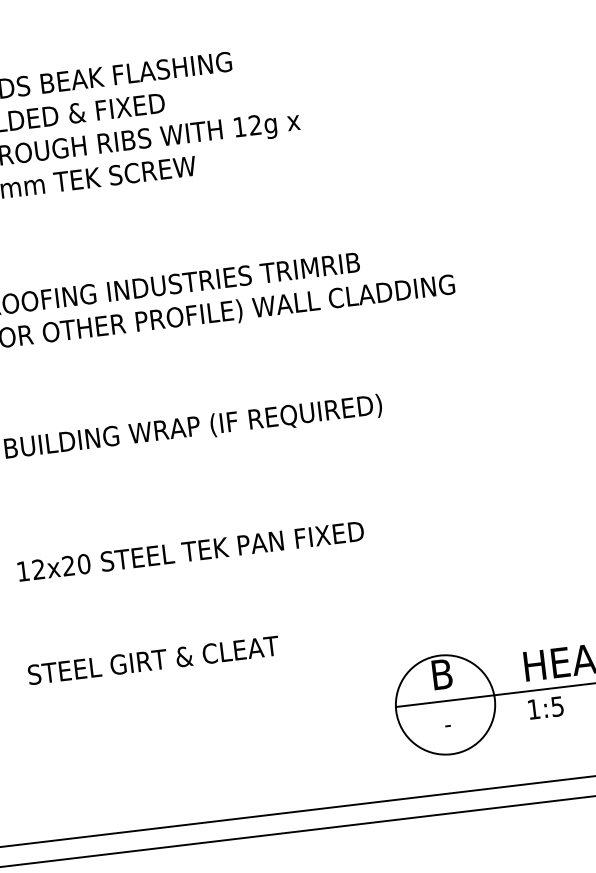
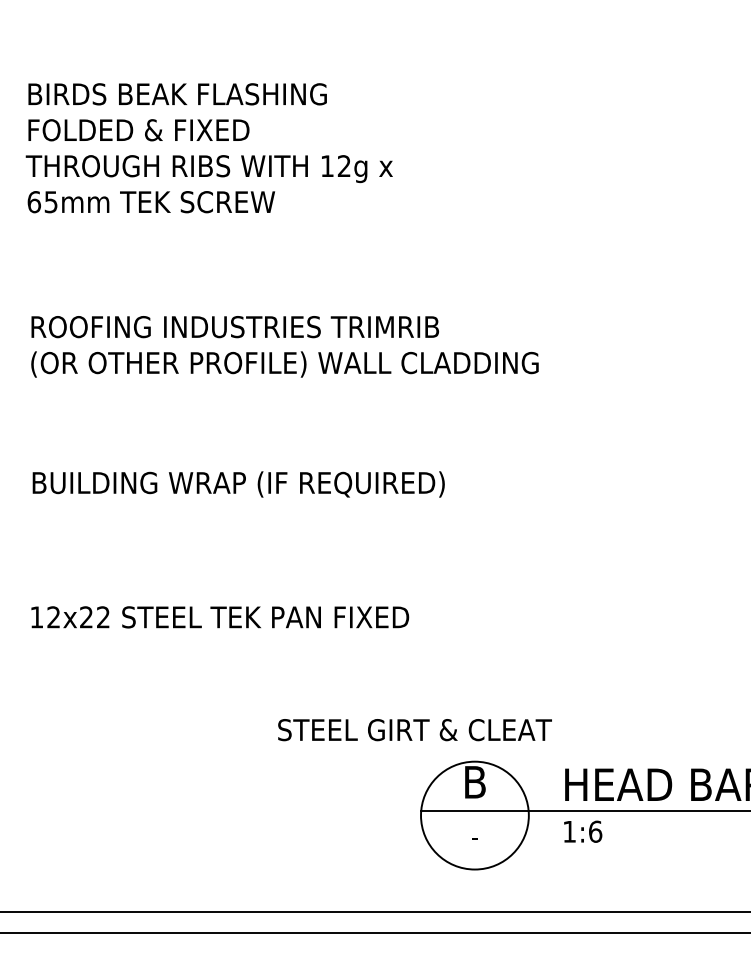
text: (84, 564) -> (103, 617), 12x20 -> 12x22
text: (153, 660) -> (414, 730), moved
text: (557, 706) -> (595, 831), 1:5 -> 1:6

